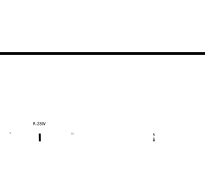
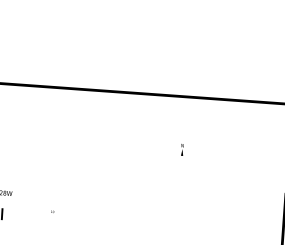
text: (153, 137) -> (181, 150), moved

